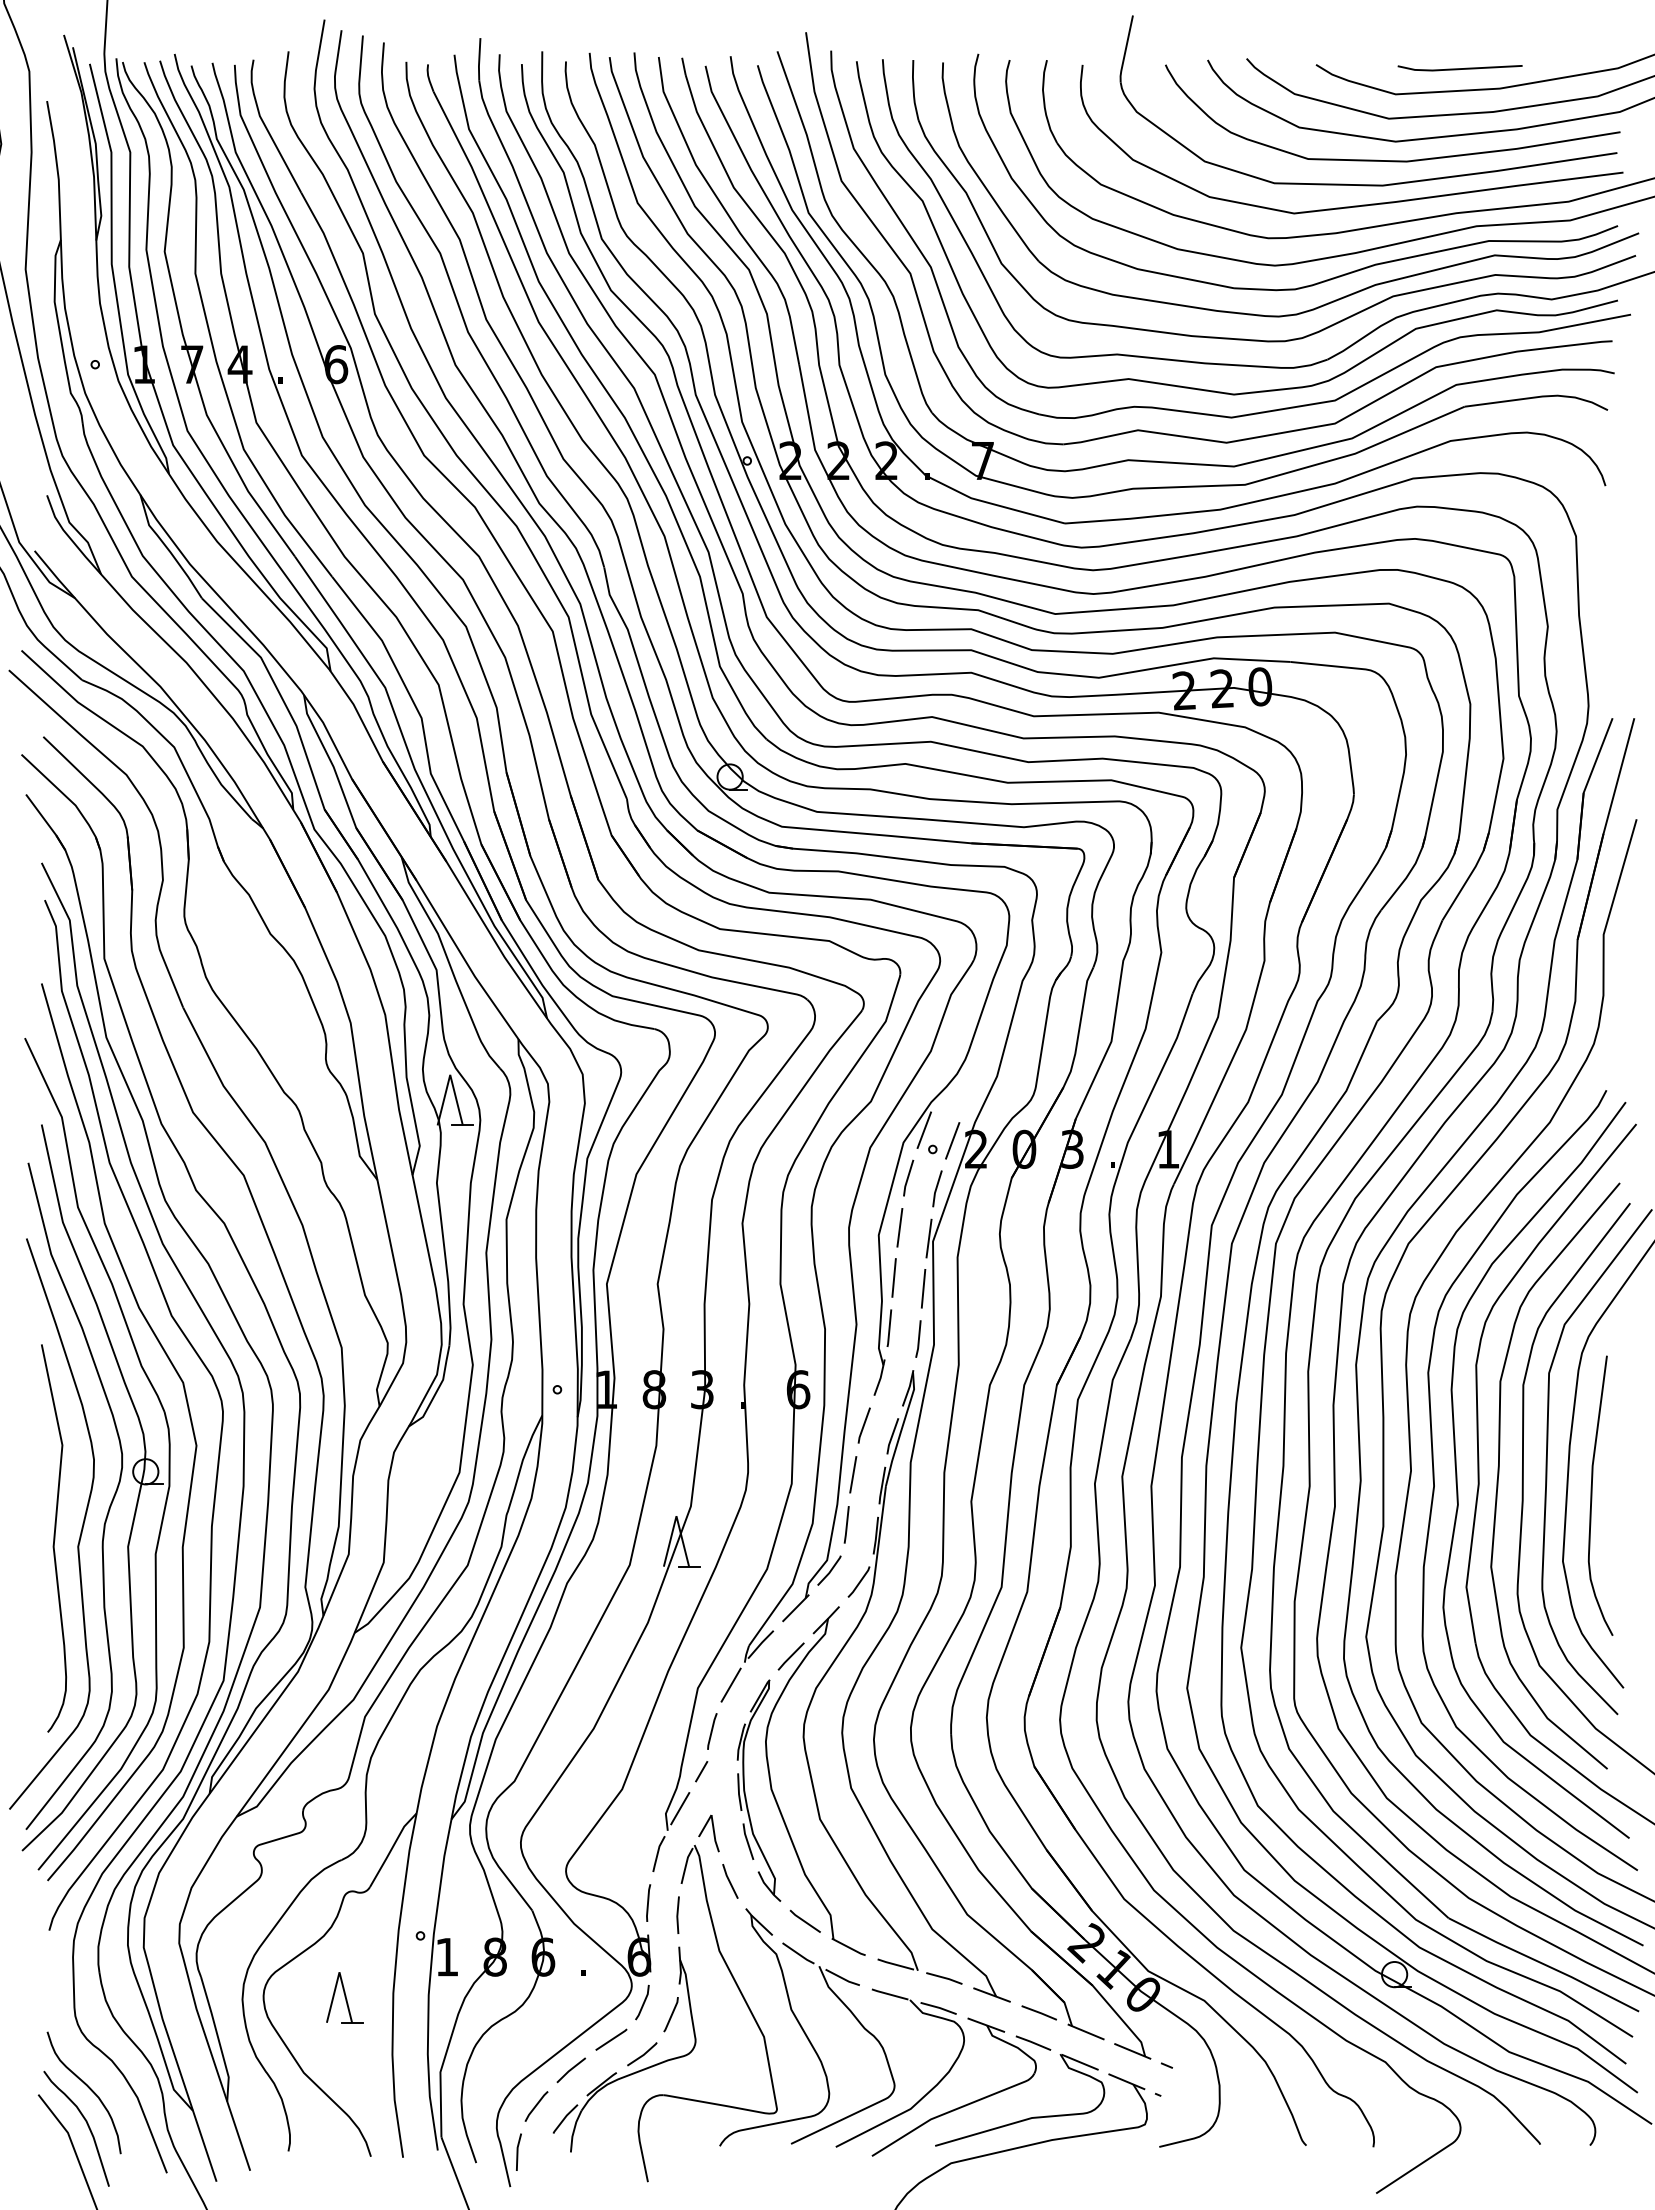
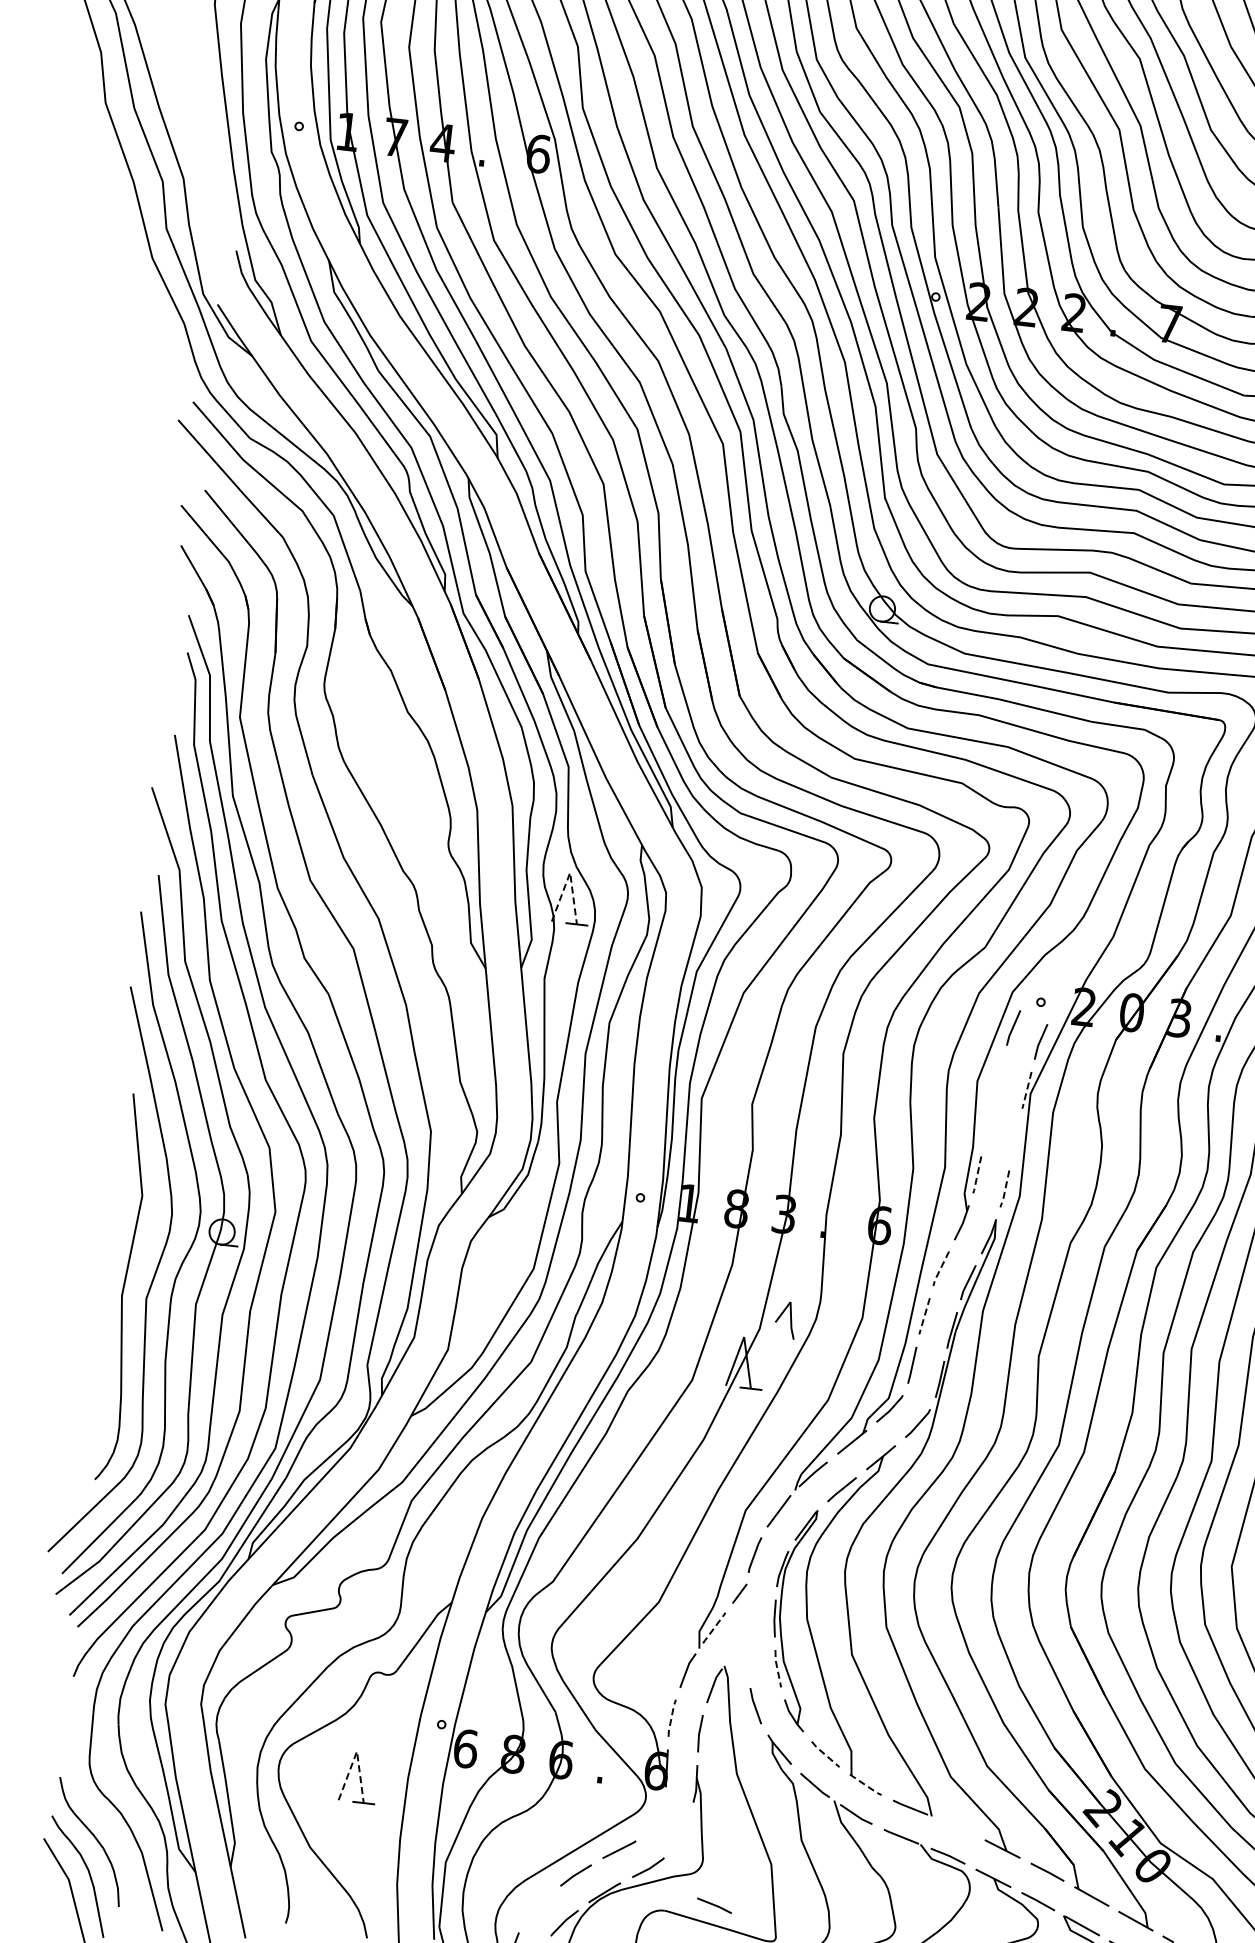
line: (450, 1074) -> (570, 872), solid -> dashed
line: (924, 1129) -> (1035, 981), removed
line: (952, 1140) -> (1061, 995), removed
line: (899, 1227) -> (998, 1075), removed
line: (929, 1238) -> (1027, 1090), solid -> dashed
line: (893, 1277) -> (987, 1124), removed
line: (923, 1288) -> (1015, 1139), removed
line: (889, 1329) -> (977, 1176), solid -> dashed
line: (918, 1339) -> (1004, 1189), solid -> dashed
line: (863, 1426) -> (940, 1269), solid -> dashed
line: (853, 1475) -> (924, 1317), solid -> dashed
line: (679, 1809) -> (713, 1628), solid -> dashed
part: (708, 1833) -> (785, 1320), moved
line: (747, 1841) -> (777, 1668), solid -> dashed
line: (648, 1902) -> (671, 1717), solid -> dashed
line: (804, 1921) -> (824, 1754), solid -> dashed
line: (849, 1947) -> (866, 1785), solid -> dashed
text: (447, 1956) -> (466, 1748), 1 -> 6
line: (339, 1972) -> (356, 1751), solid -> dashed
line: (944, 1978) -> (714, 1905), moved
line: (643, 2002) -> (655, 1816), removed
line: (671, 2014) -> (681, 1831), removed
line: (536, 2106) -> (537, 1907), removed

